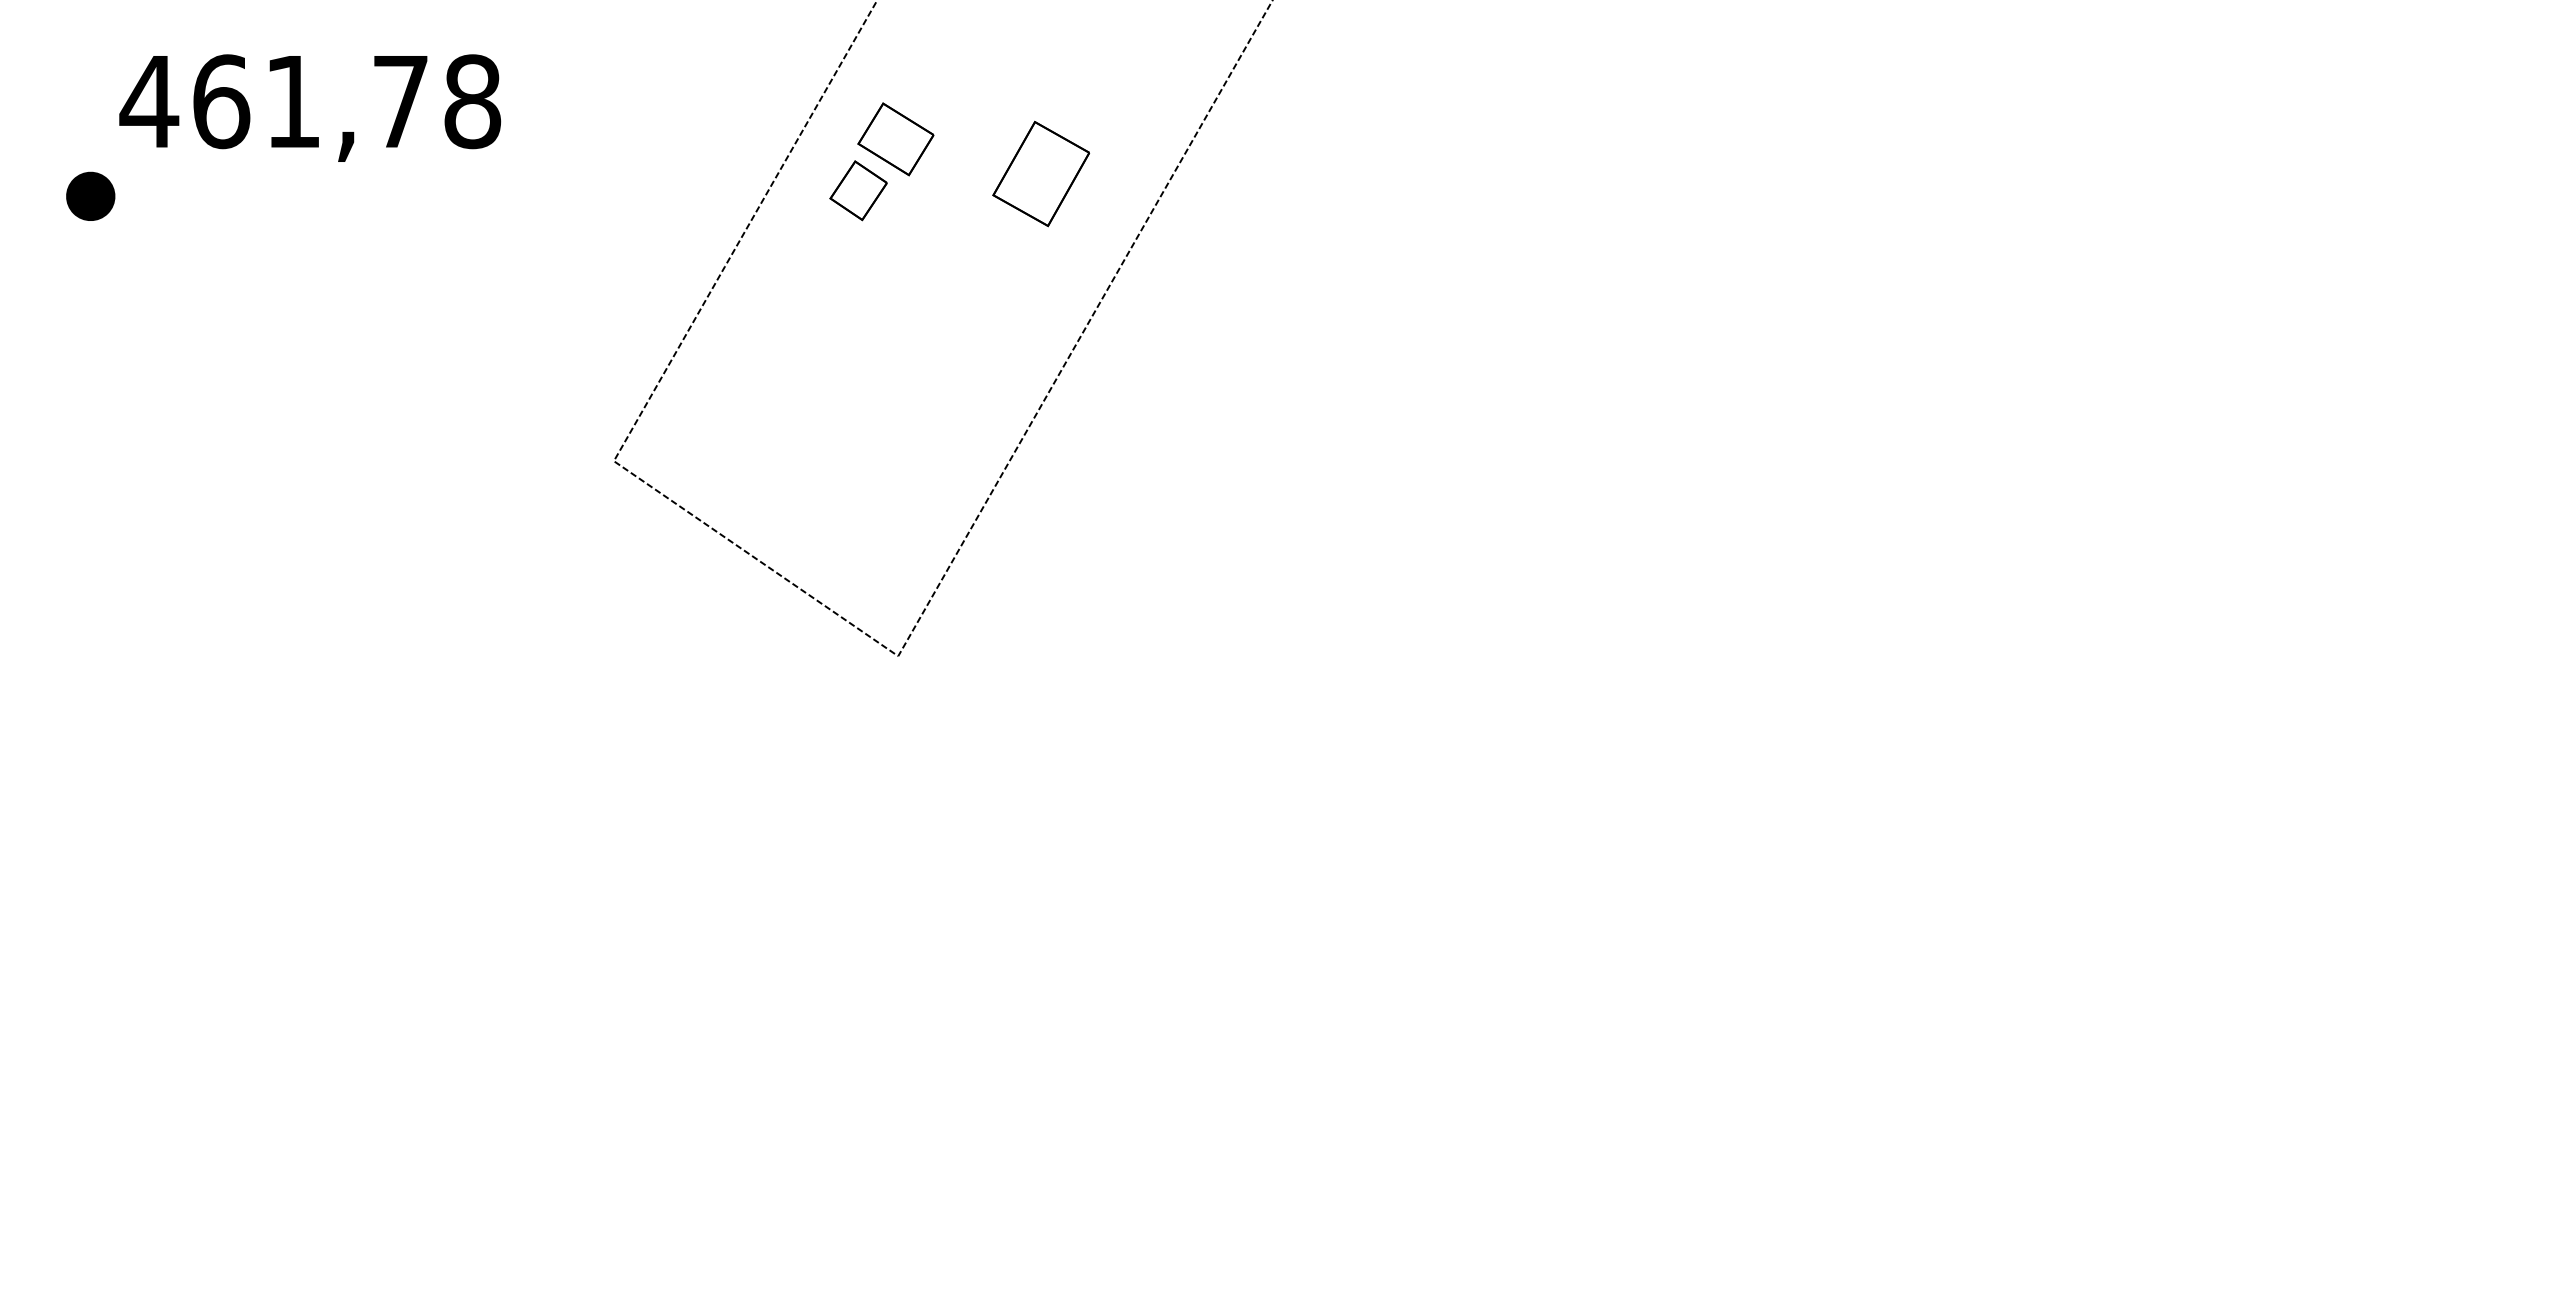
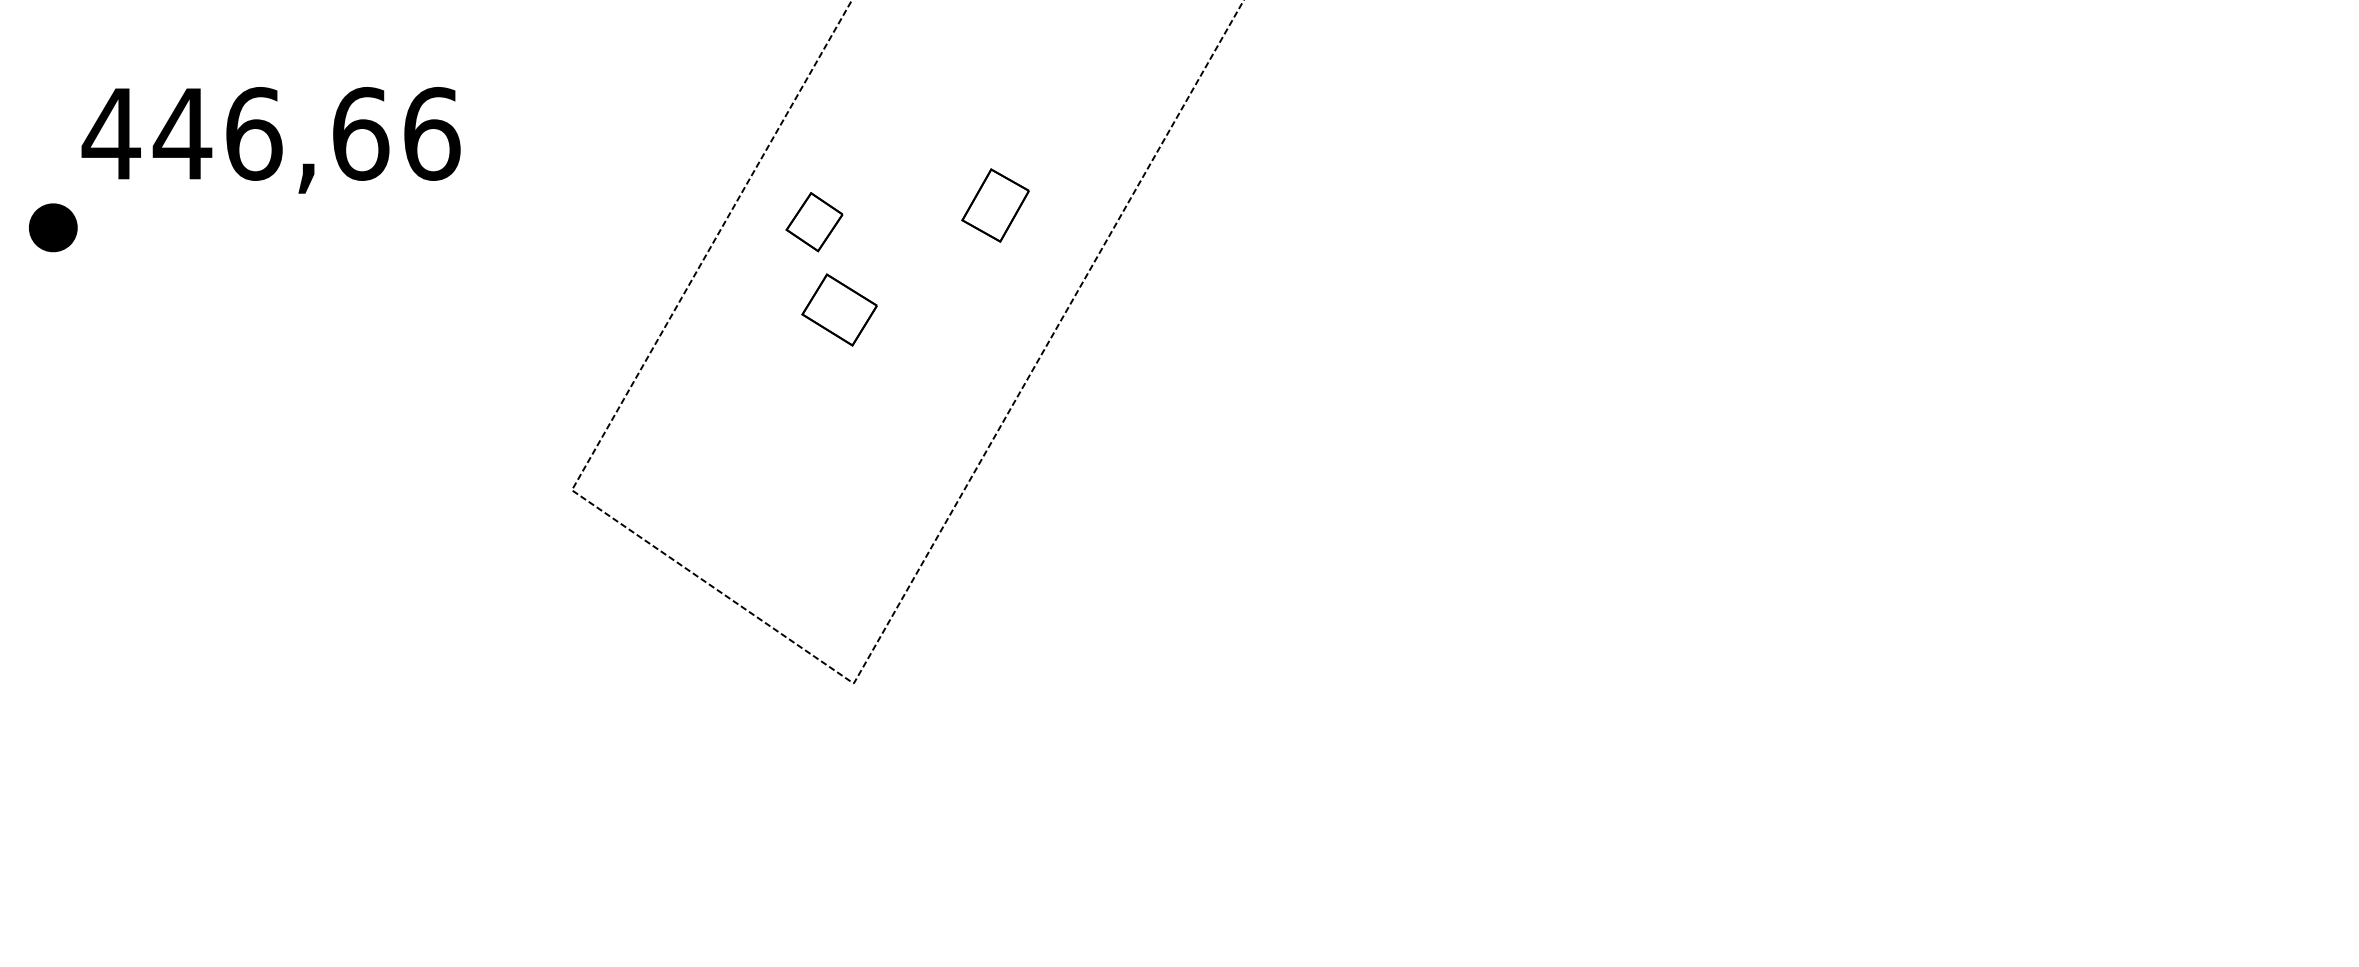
text: (346, 101) -> (306, 133), 461,78 -> 446,66
part: (895, 139) -> (839, 310), moved
part: (1041, 173) -> (995, 205), size x0.7

